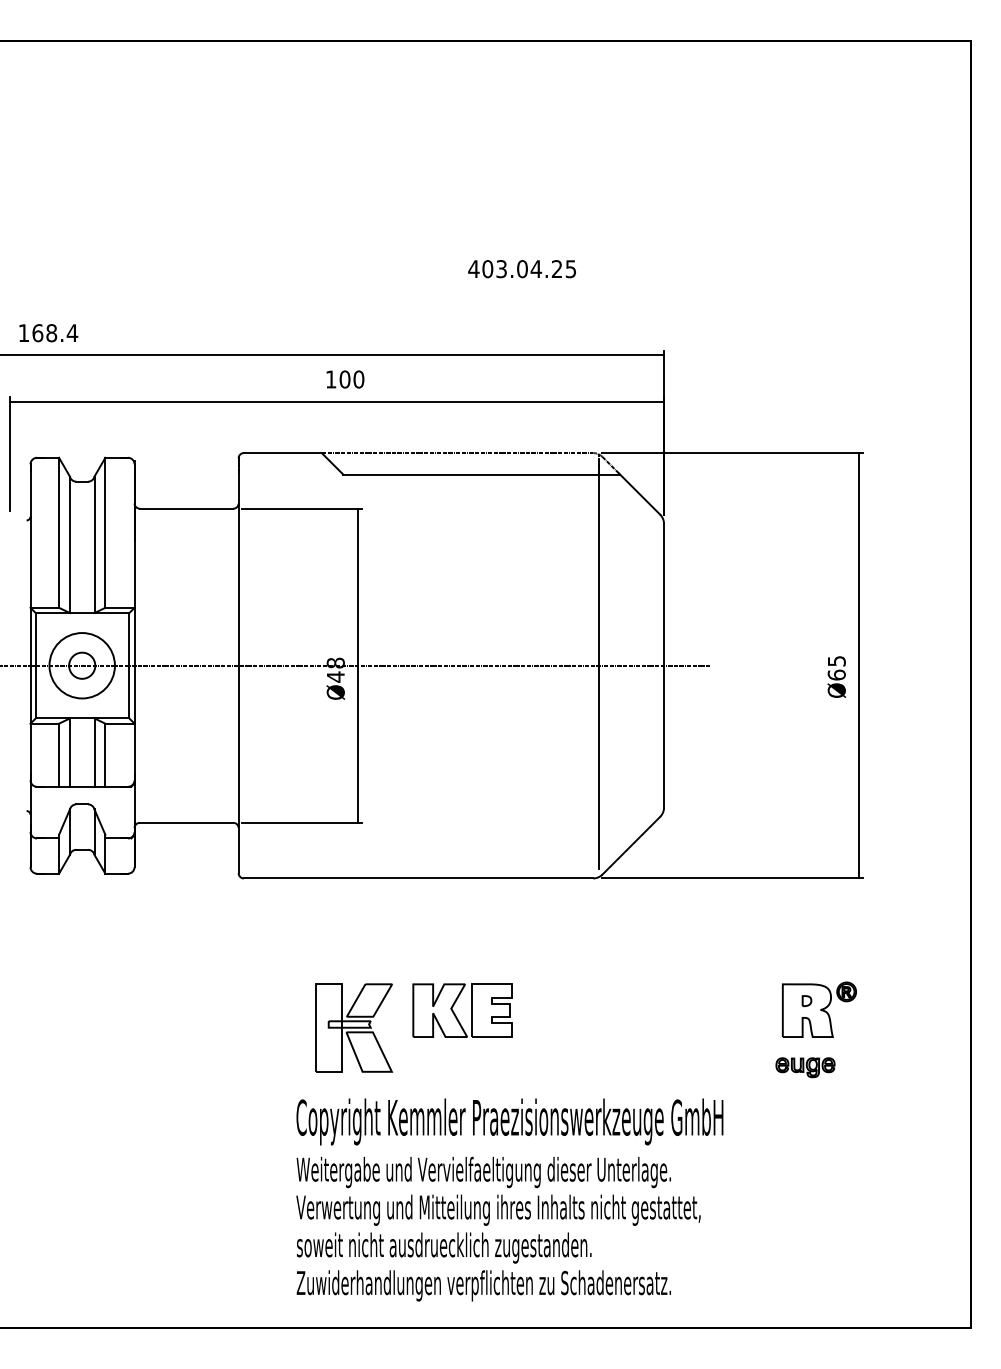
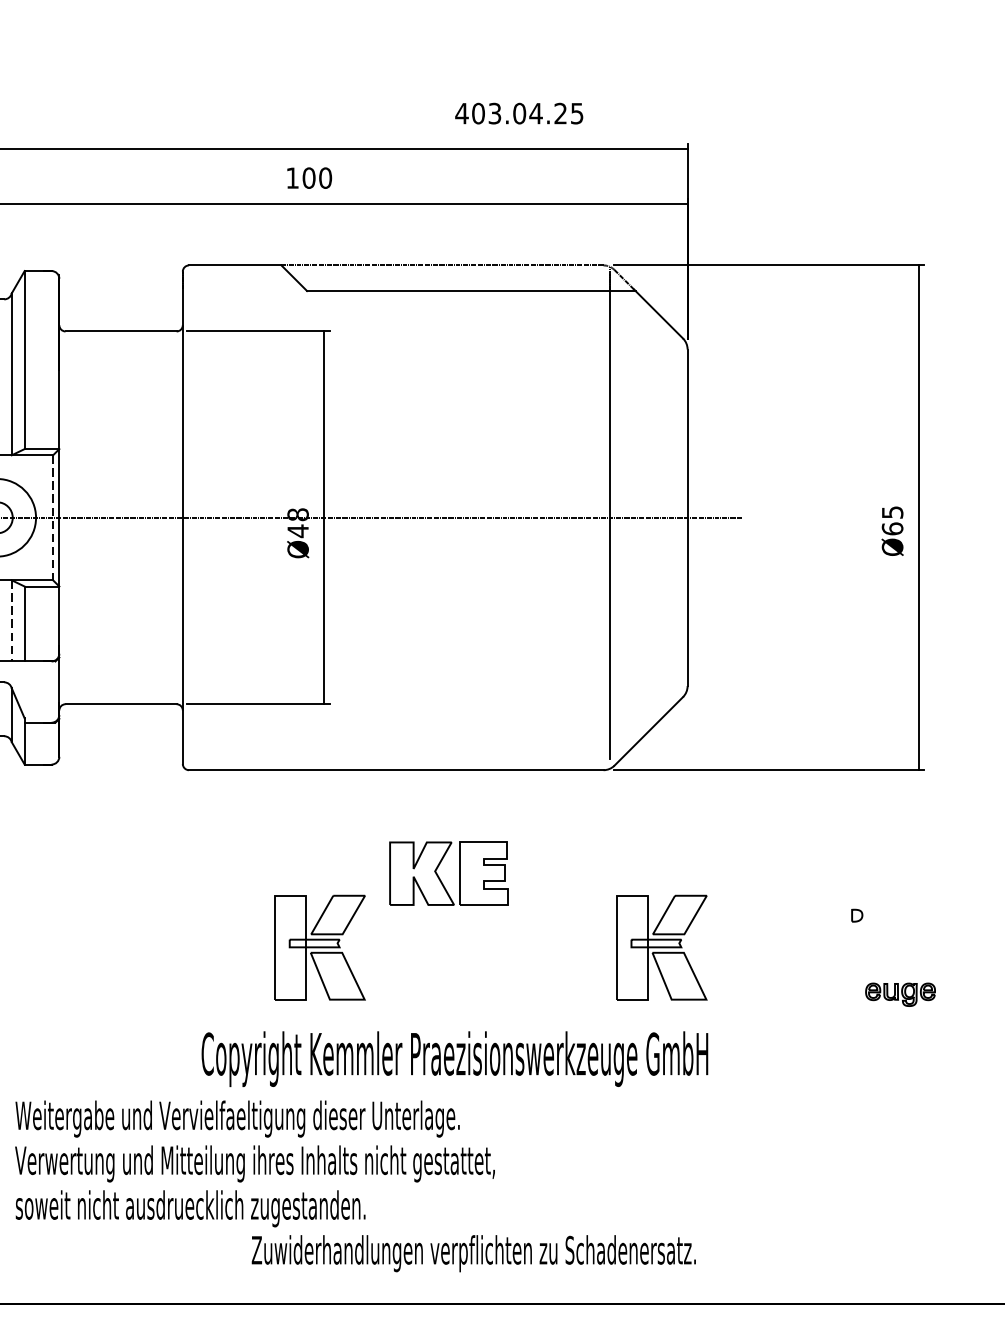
text: (521, 269) -> (518, 114), moved
line: (129, 665) -> (53, 517), solid -> dashed
line: (94, 753) -> (11, 621), solid -> dashed
part: (818, 1009) -> (870, 925), removed
part: (455, 1013) -> (440, 877), moved
part: (642, 1027) -> (662, 947), added
part: (805, 1067) -> (900, 994), moved
text: (509, 1121) -> (454, 1058), moved
text: (498, 1209) -> (255, 1163), moved

